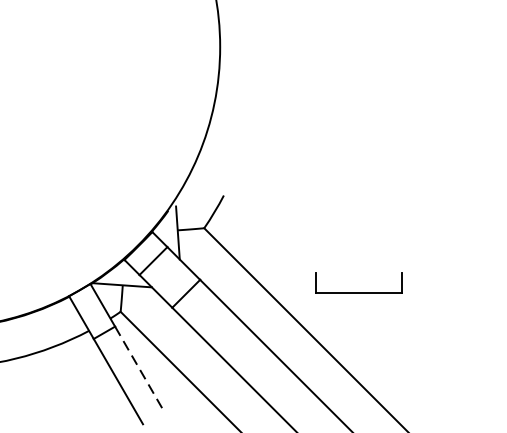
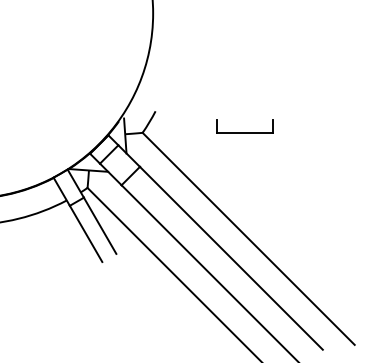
part: (358, 282) -> (244, 126), moved
line: (140, 370) -> (100, 226), dashed -> solid

